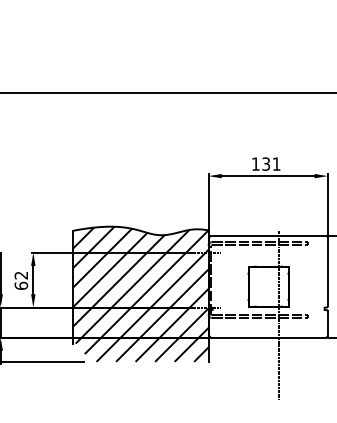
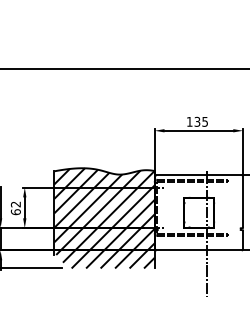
text: (276, 163) -> (205, 121), 131 -> 135

